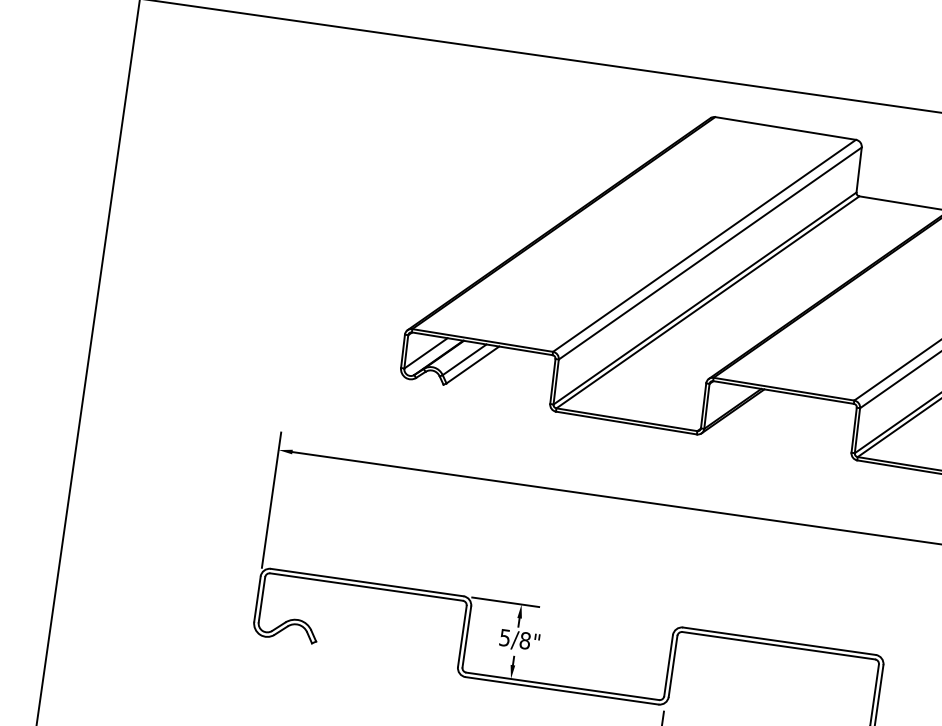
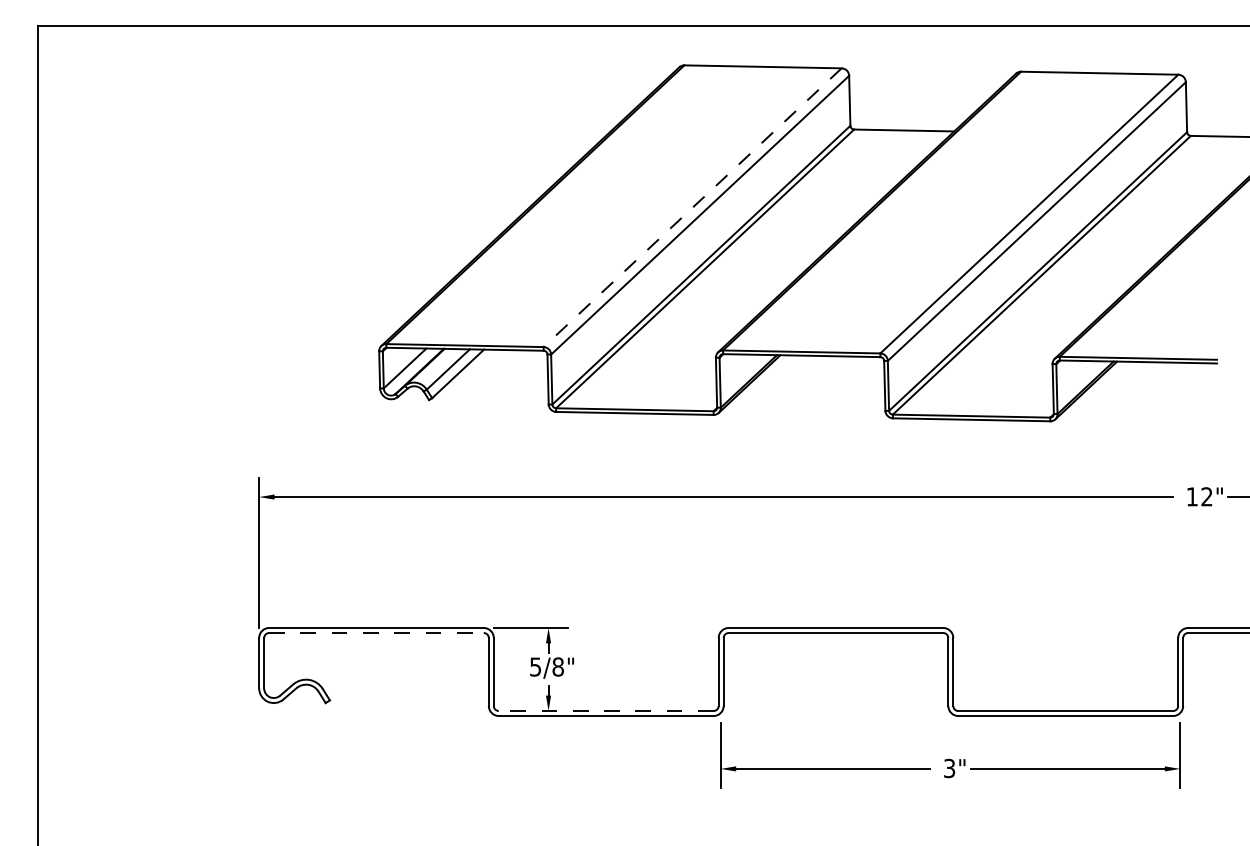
line: (704, 246) -> (692, 208), solid -> dashed
line: (367, 587) -> (377, 633), solid -> dashed
line: (562, 685) -> (605, 710), solid -> dashed

